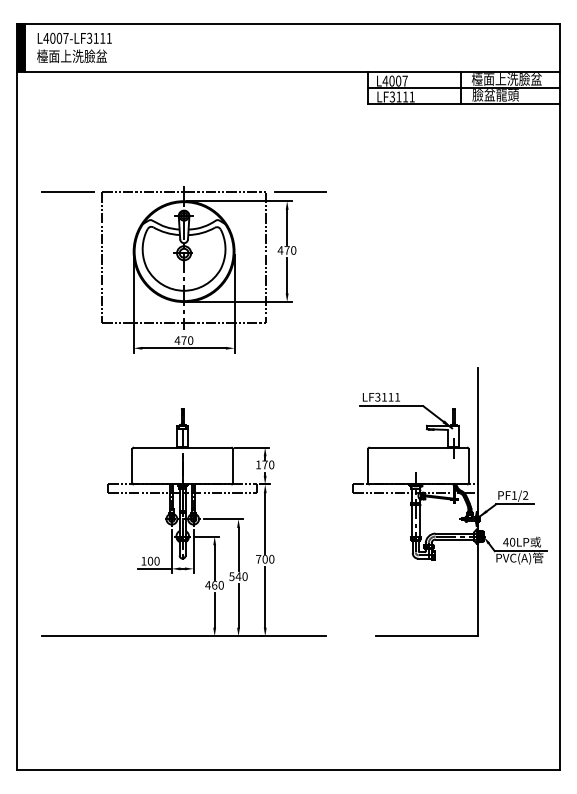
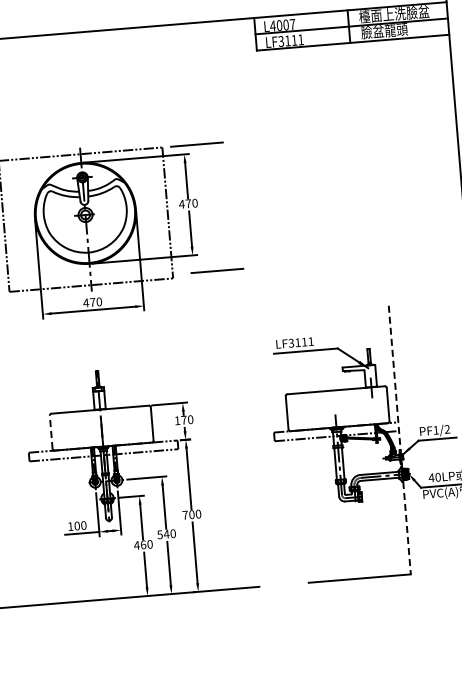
line: (310, 318) -> (217, 269), added
line: (132, 466) -> (51, 432), solid -> dashed
line: (477, 502) -> (399, 440), solid -> dashed

